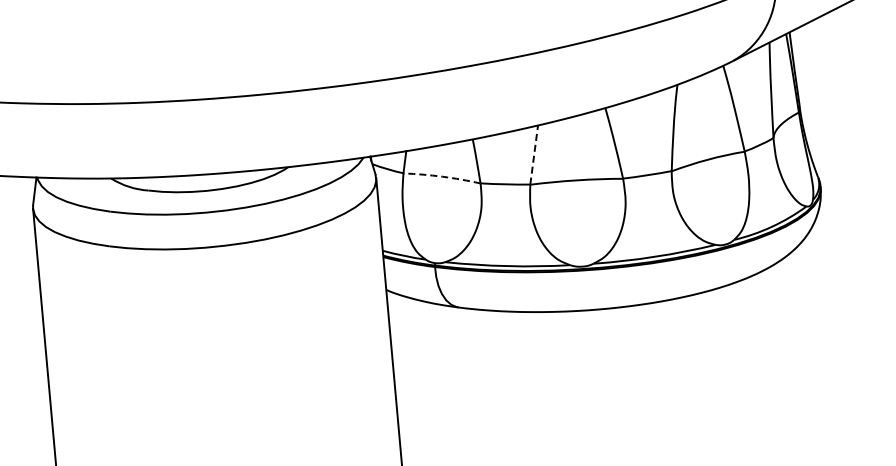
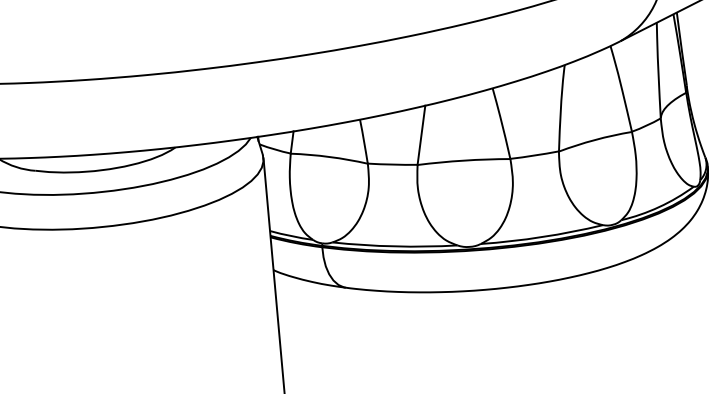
line: (534, 154) -> (421, 134), dashed -> solid
arc: (442, 176) -> (329, 156), dashed -> solid

